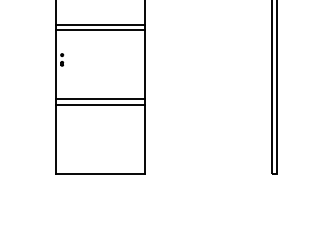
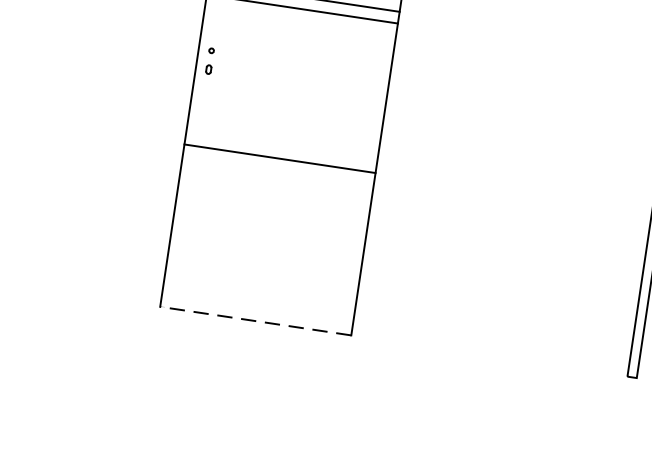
line: (100, 104) -> (278, 169), removed
line: (99, 174) -> (253, 320), solid -> dashed

